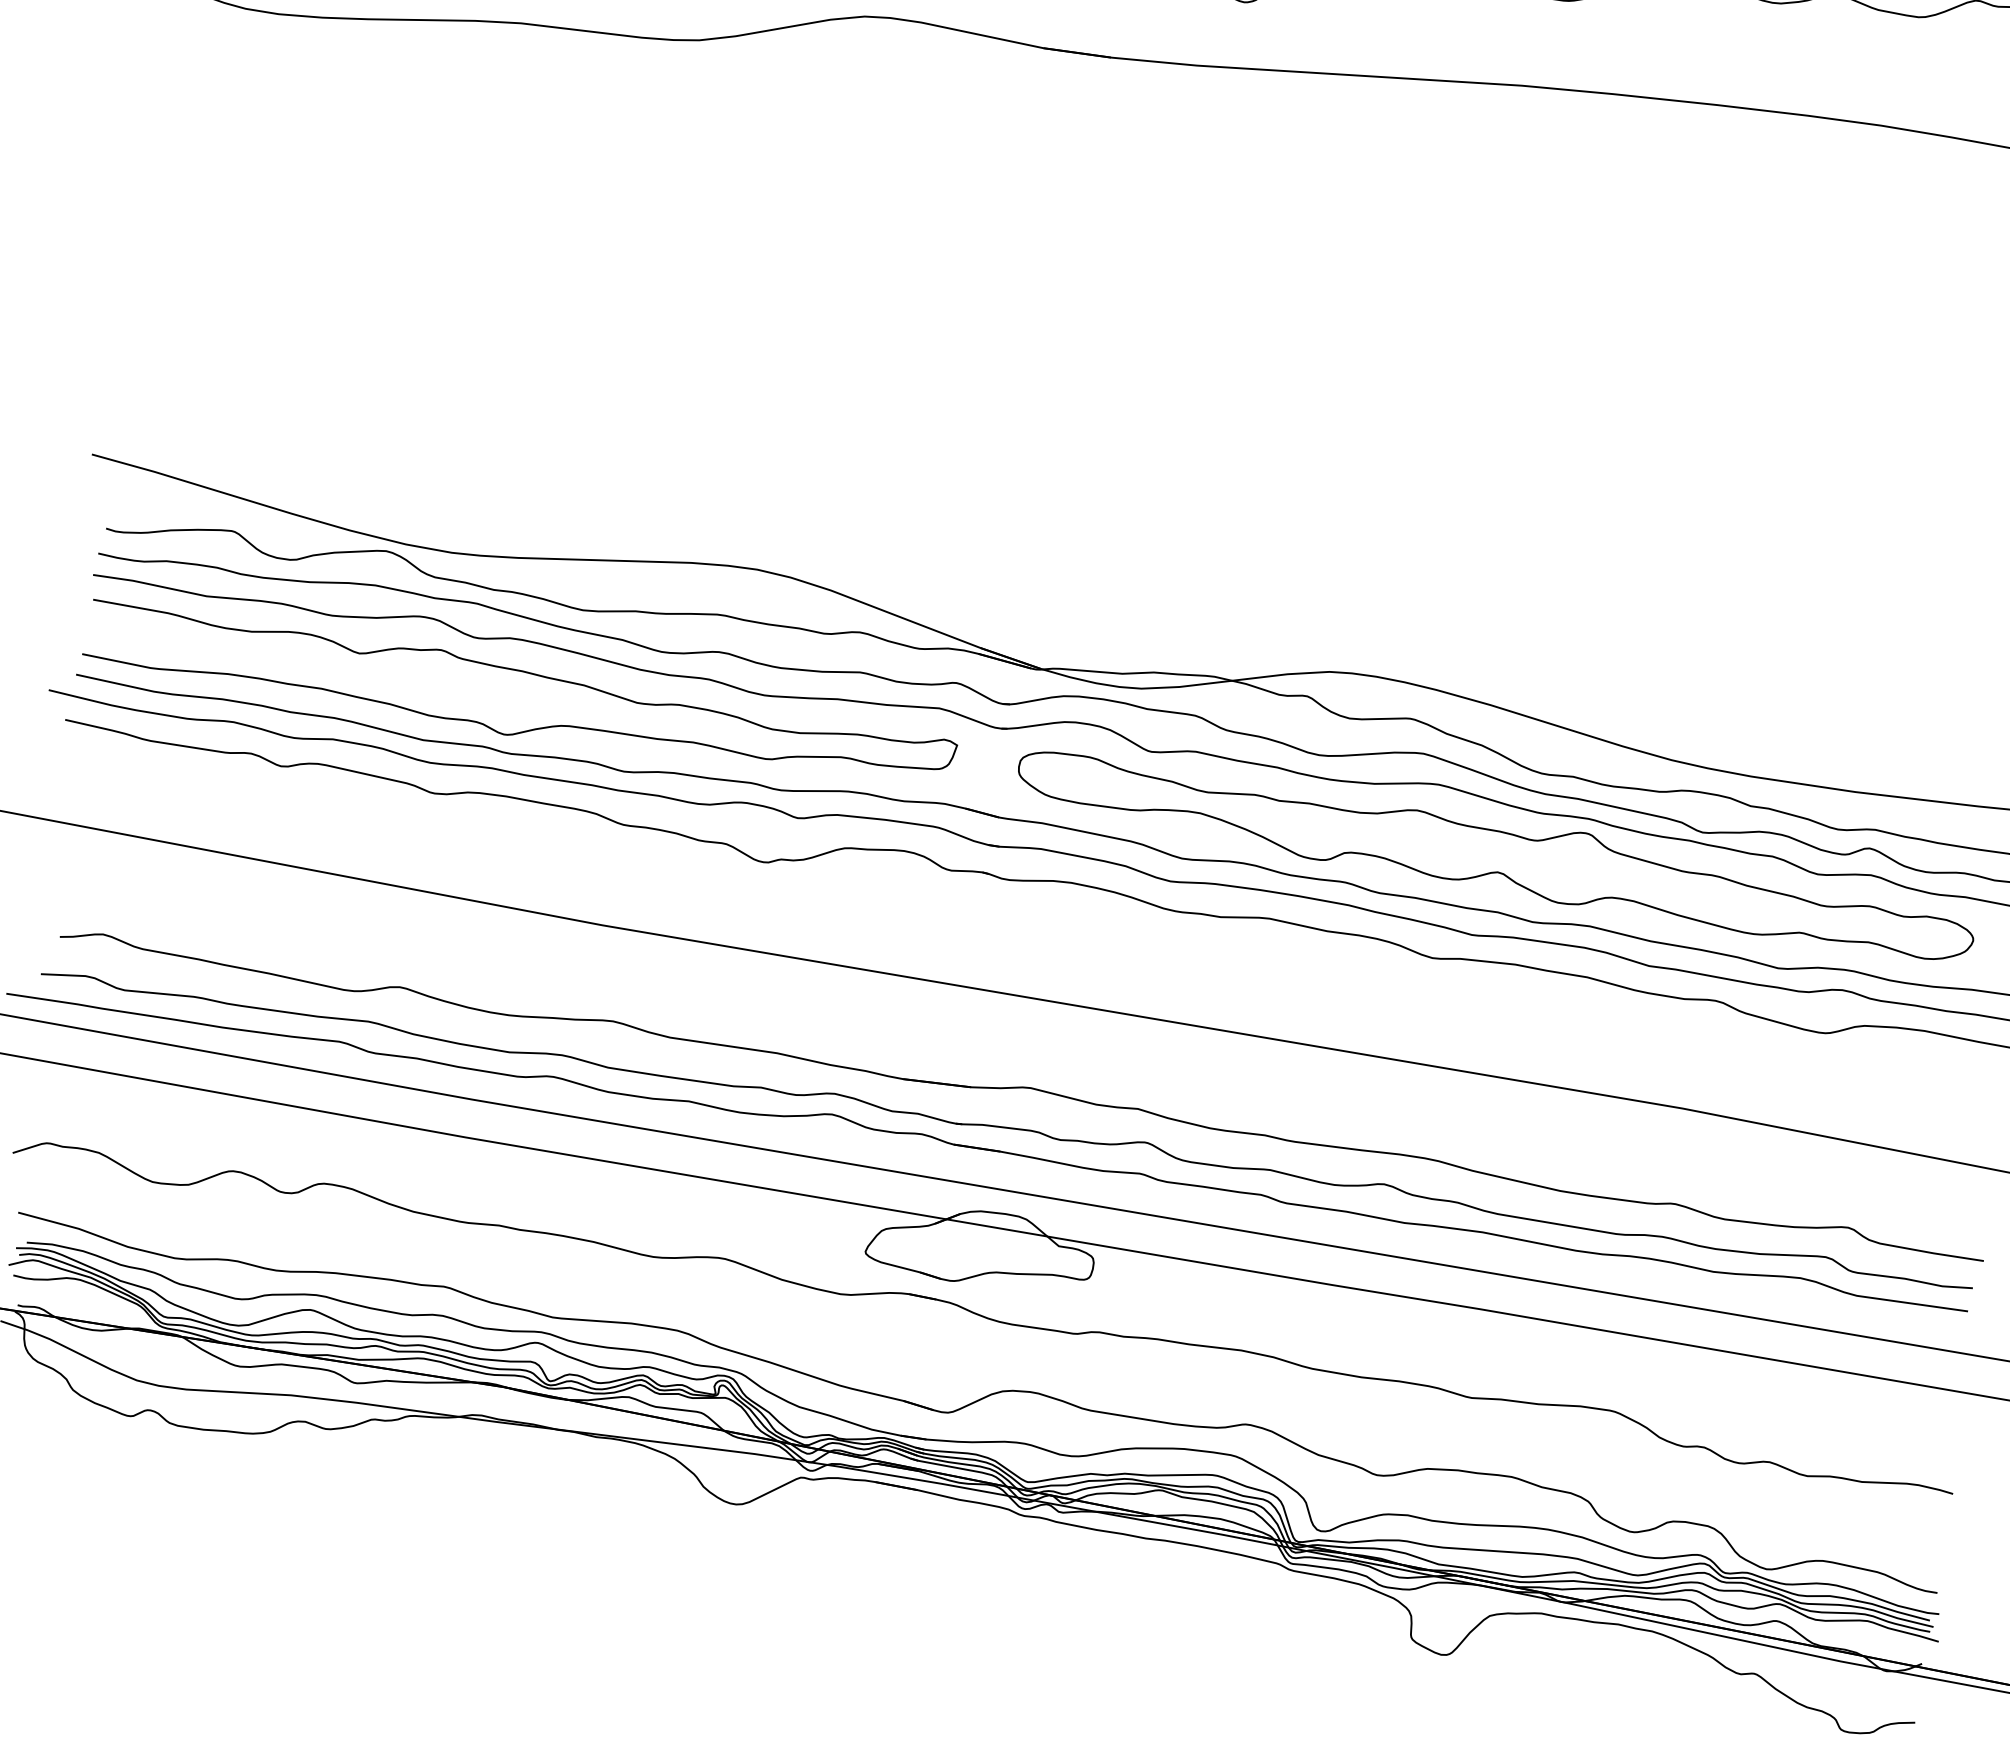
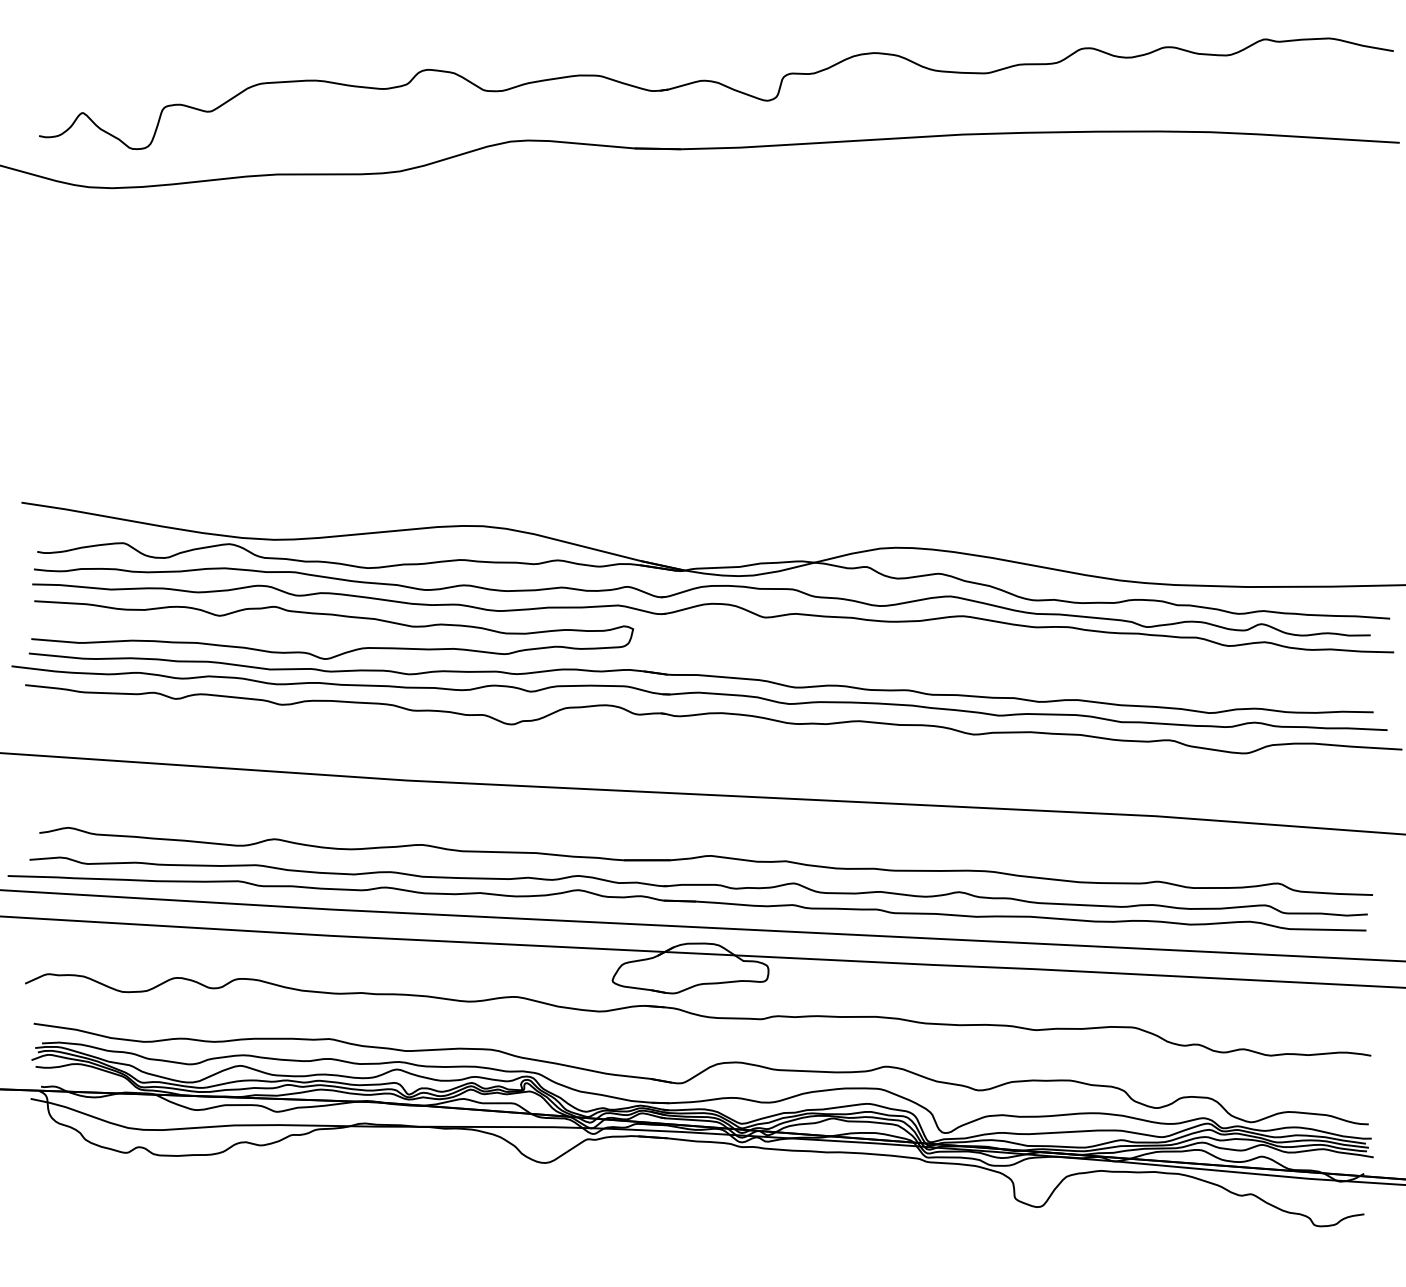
part: (1496, 856) -> (1008, 660), removed

